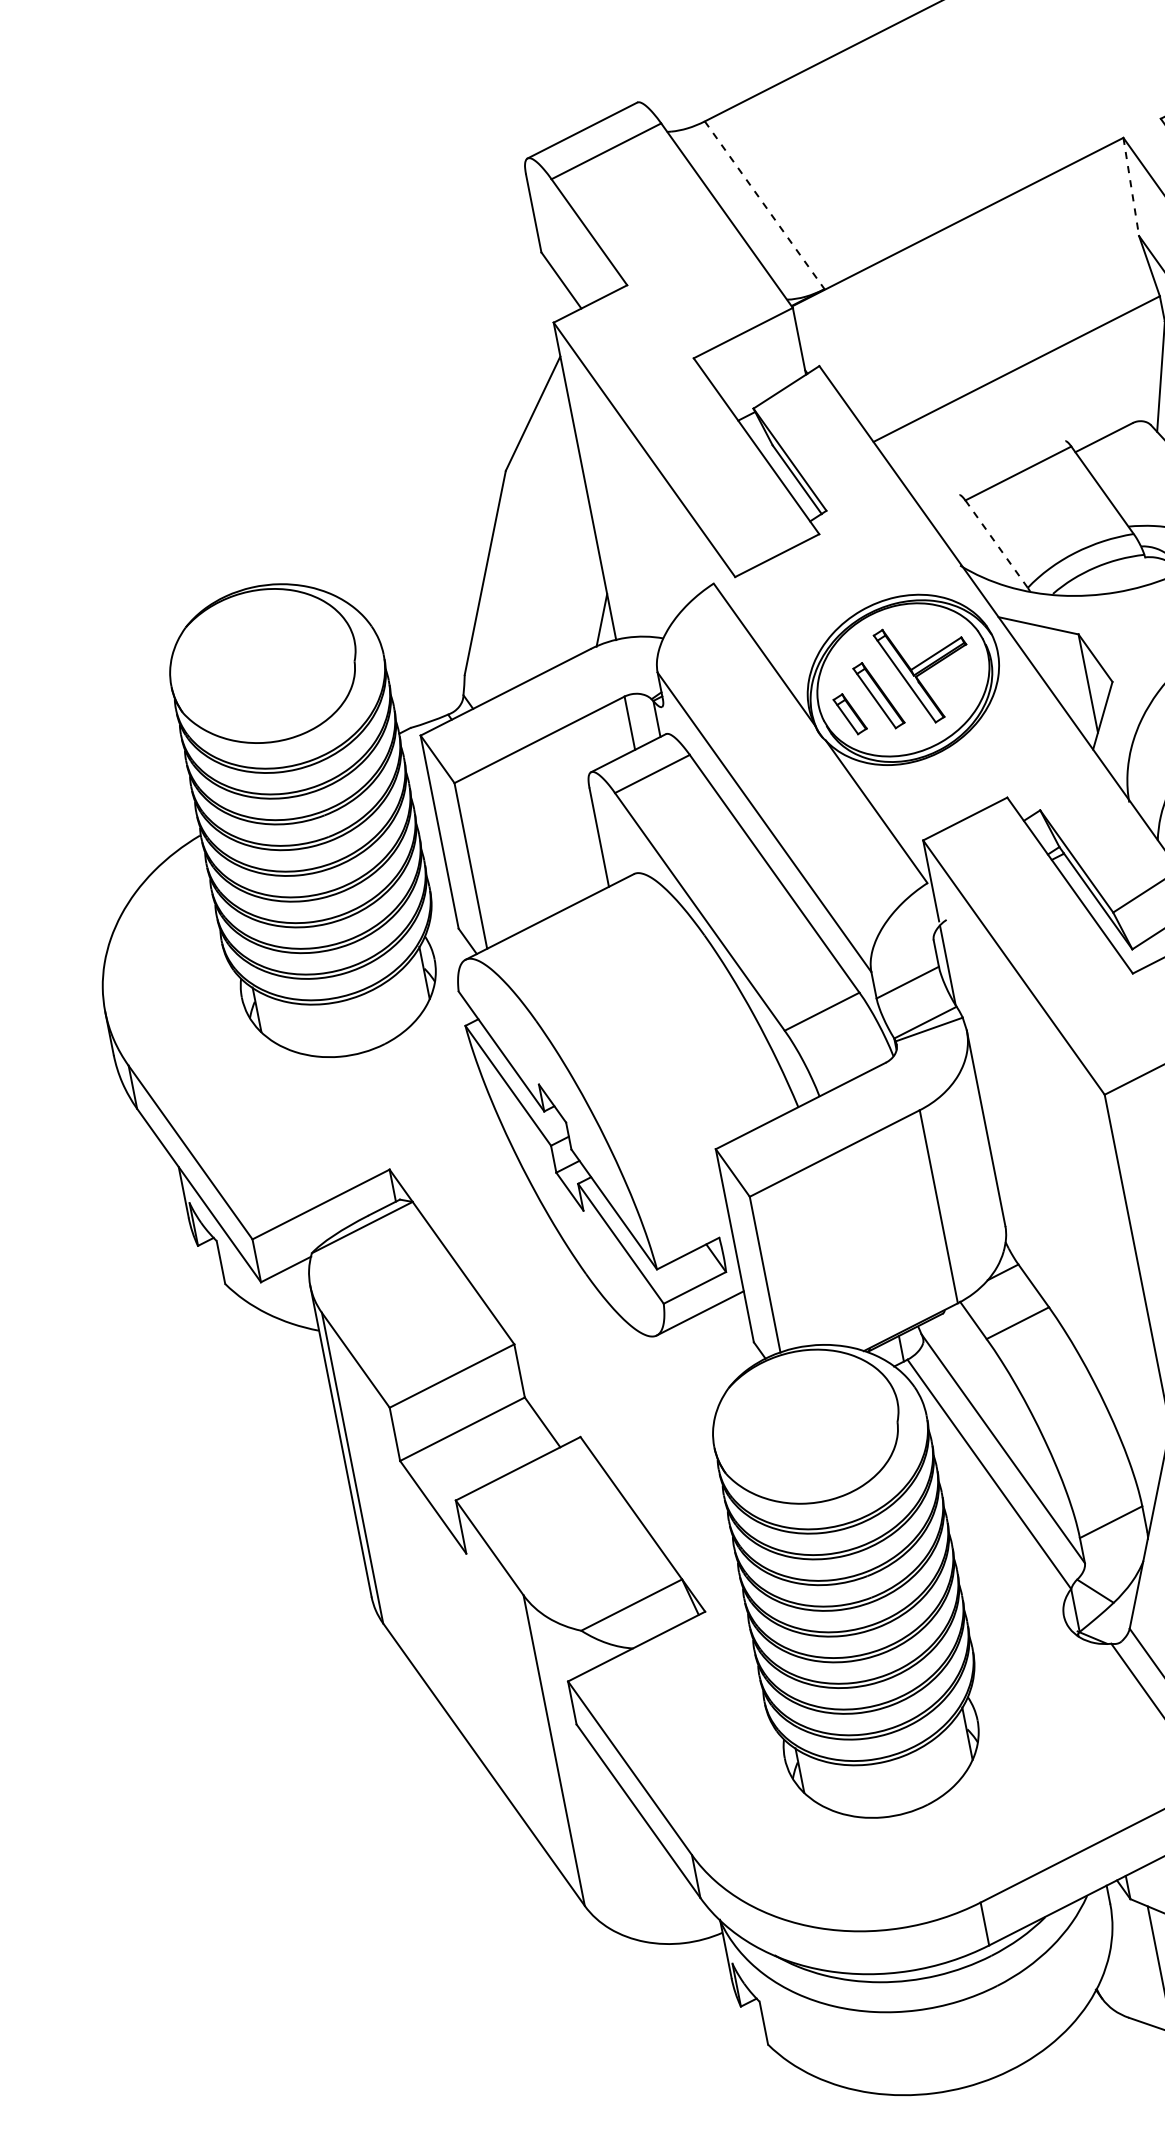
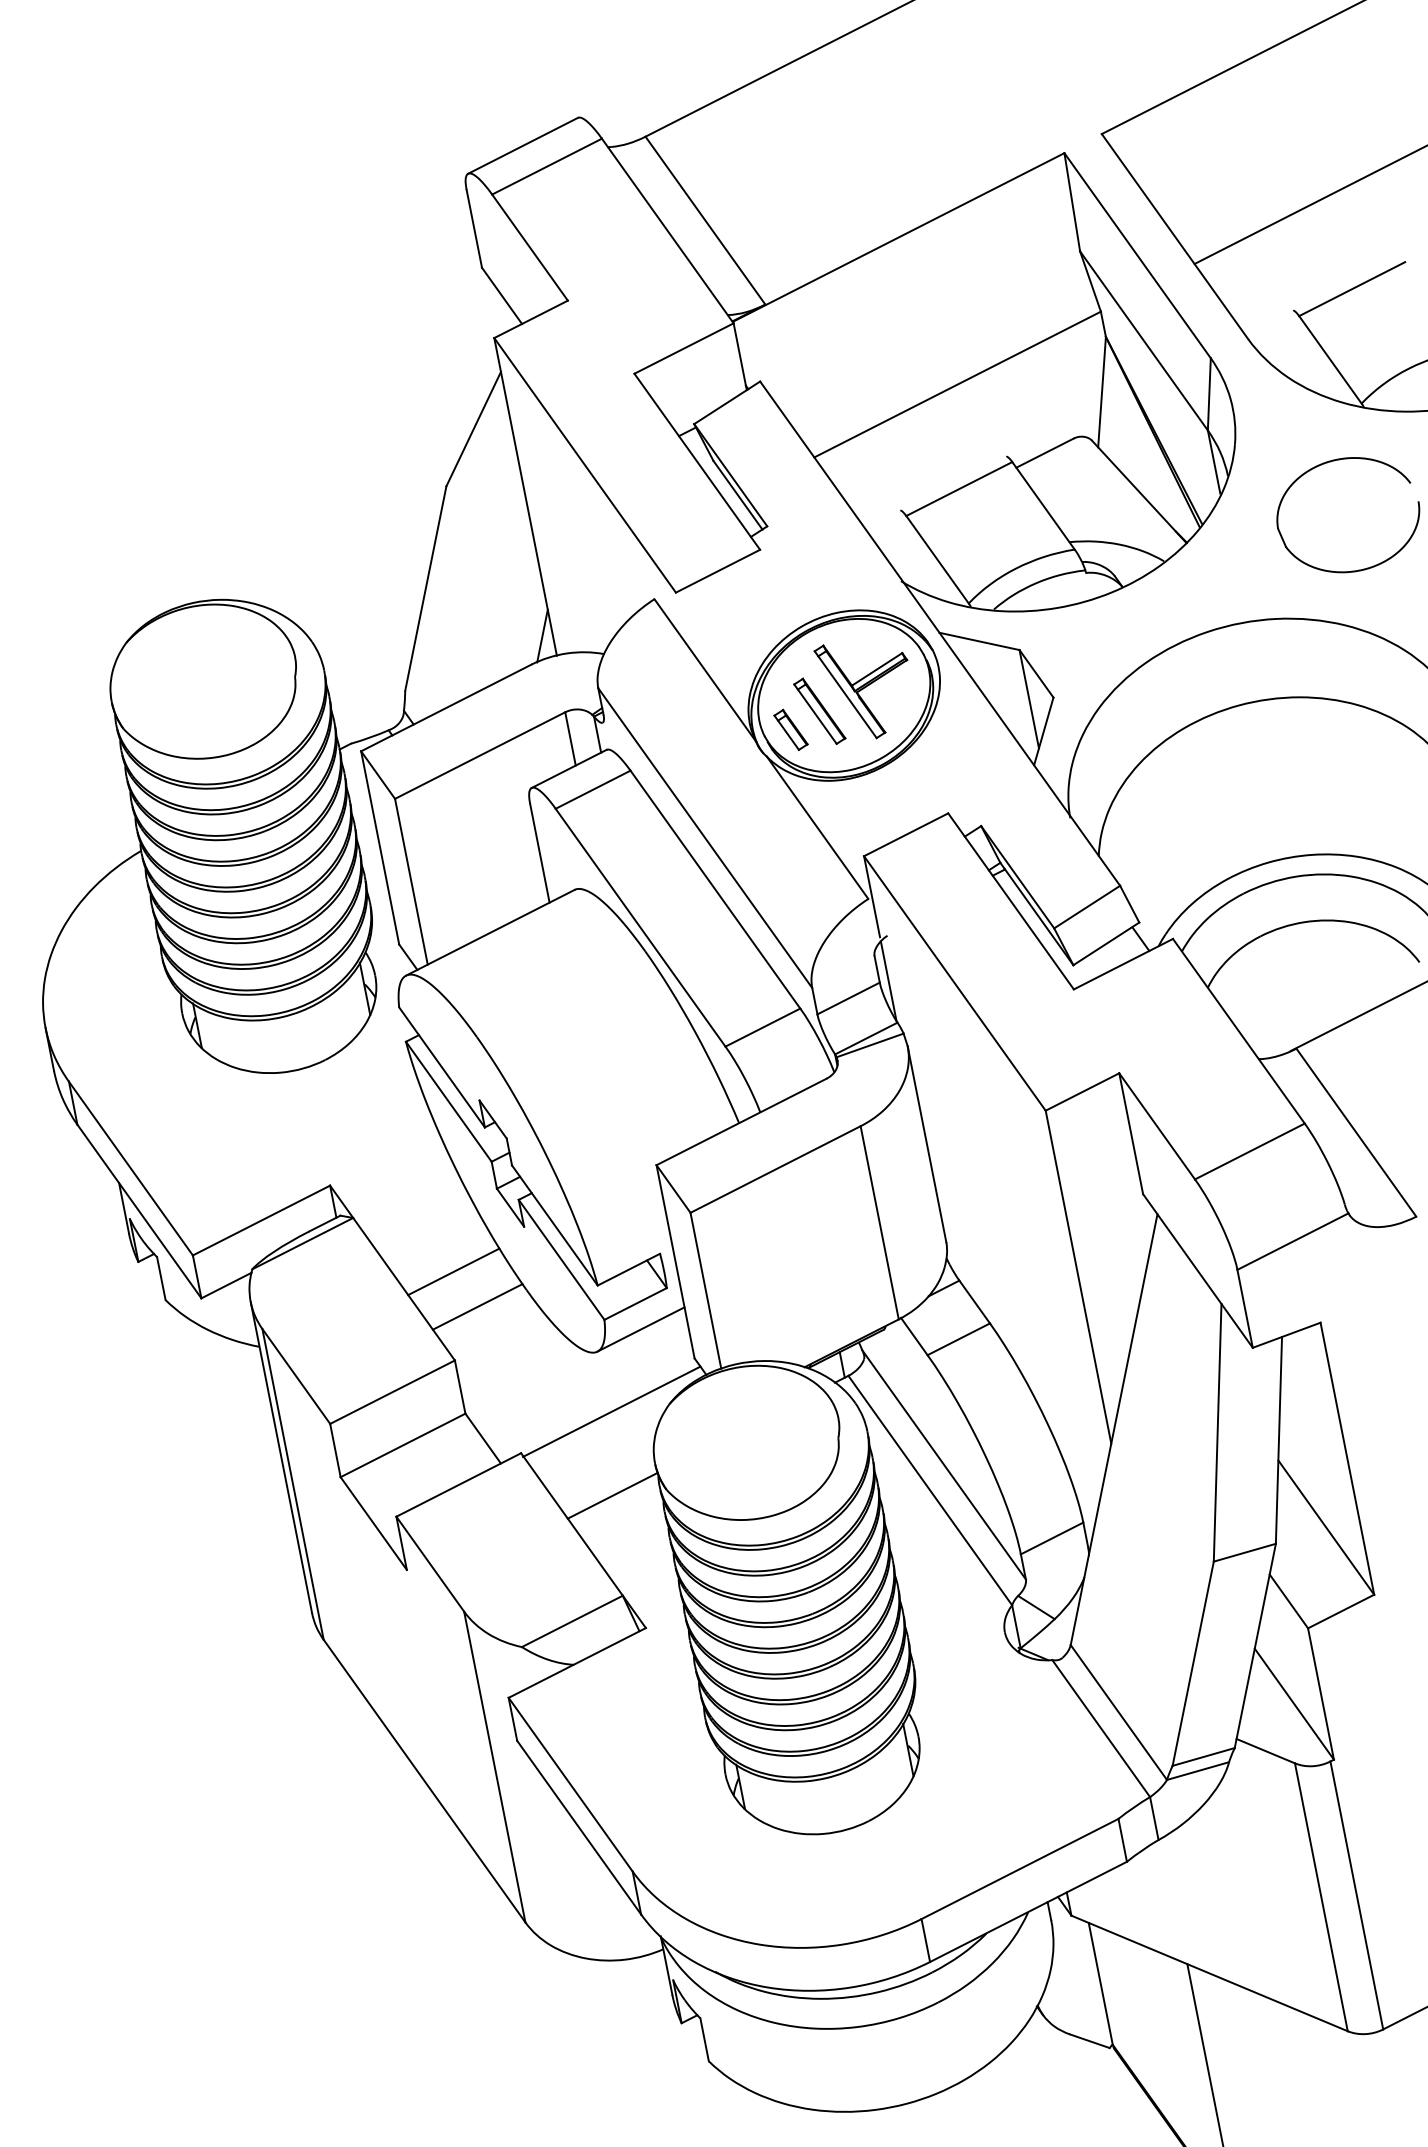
line: (1131, 187) -> (1072, 202), dashed -> solid
line: (764, 206) -> (705, 221), dashed -> solid
line: (996, 543) -> (937, 559), dashed -> solid
line: (512, 1255) -> (453, 1271), added
line: (536, 1290) -> (477, 1306), added
line: (670, 1395) -> (611, 1411), added
line: (671, 1479) -> (612, 1495), added

